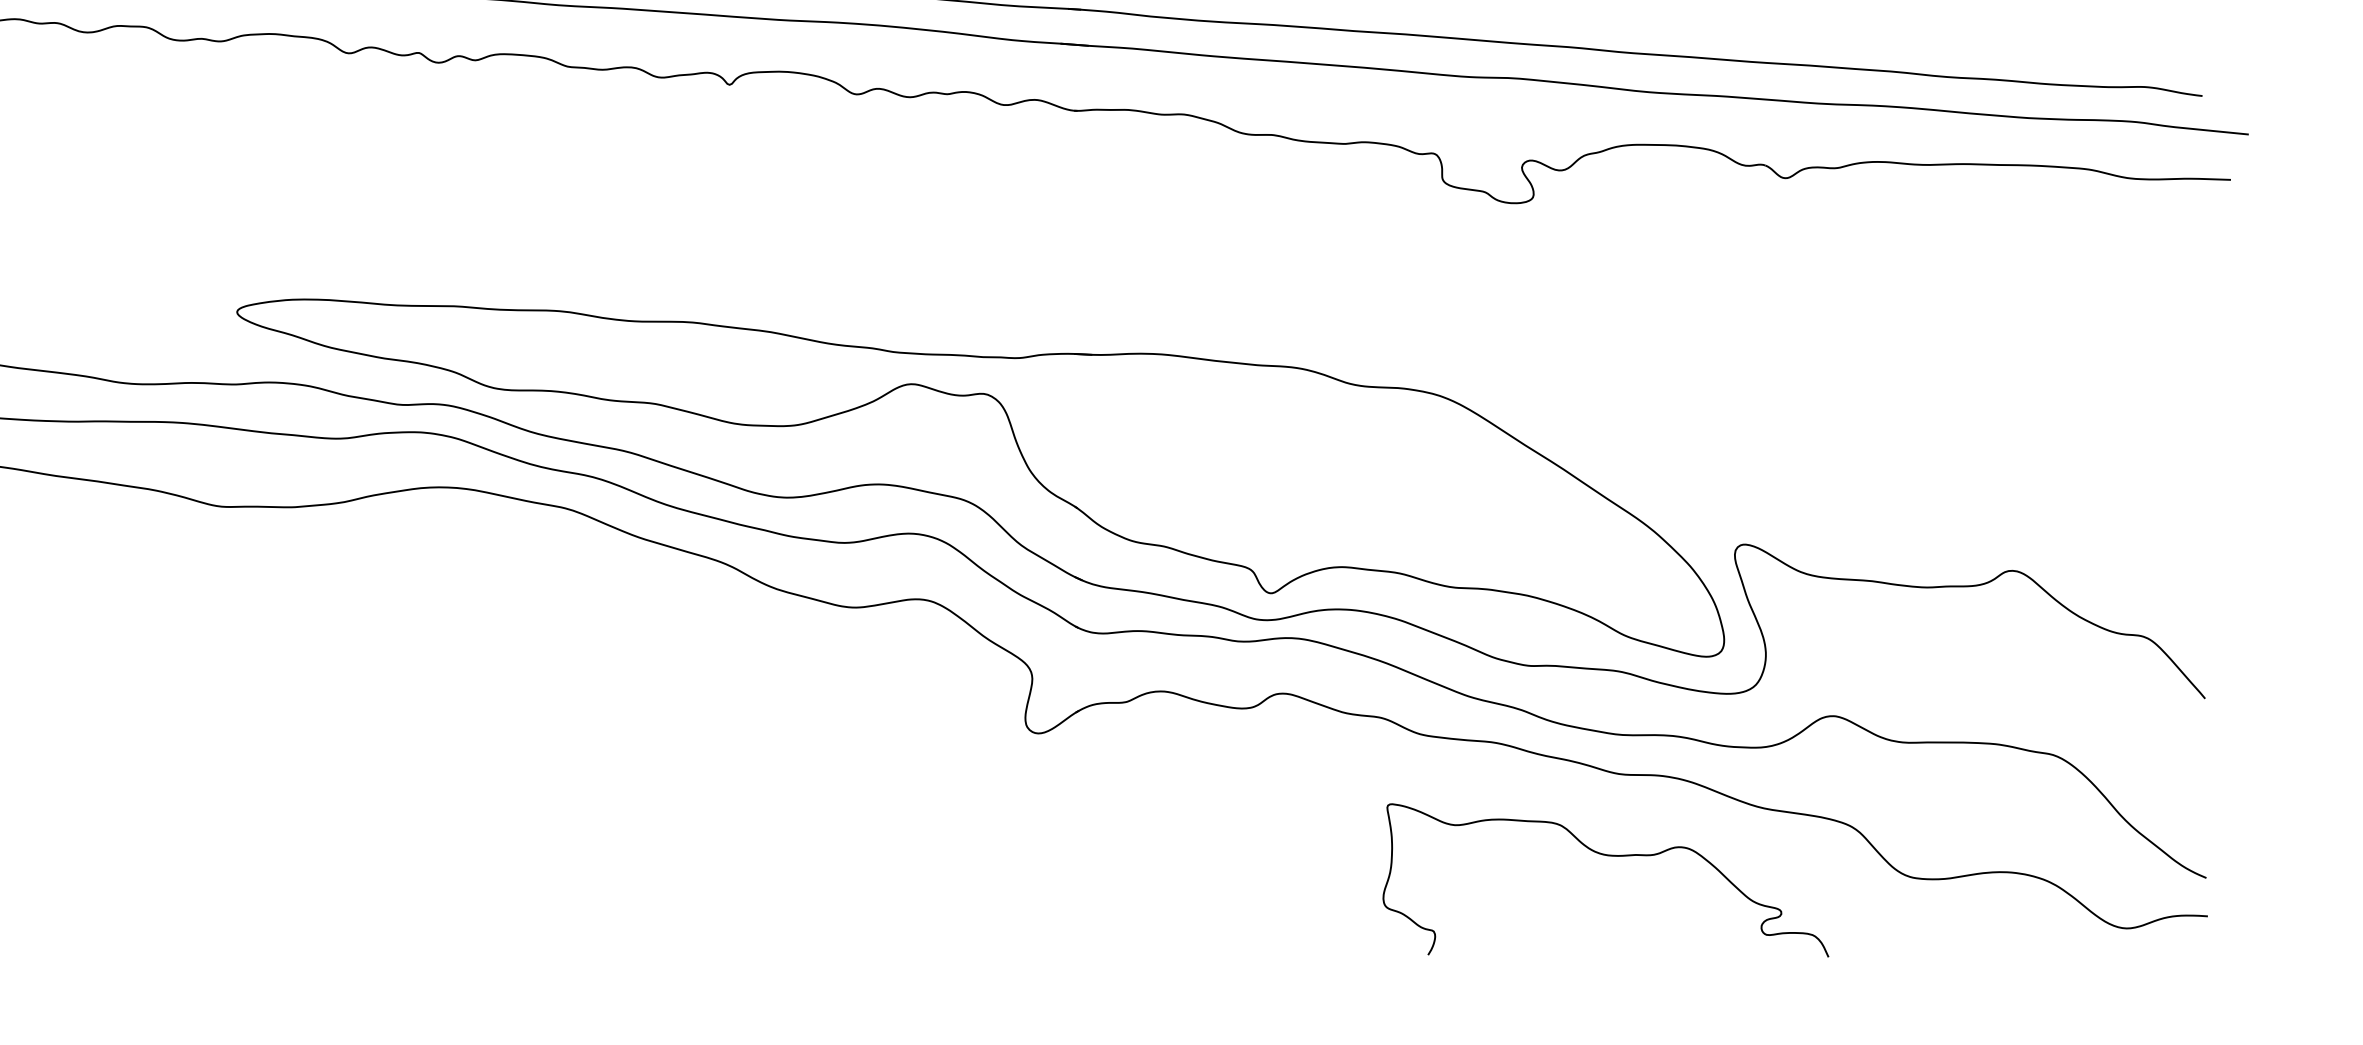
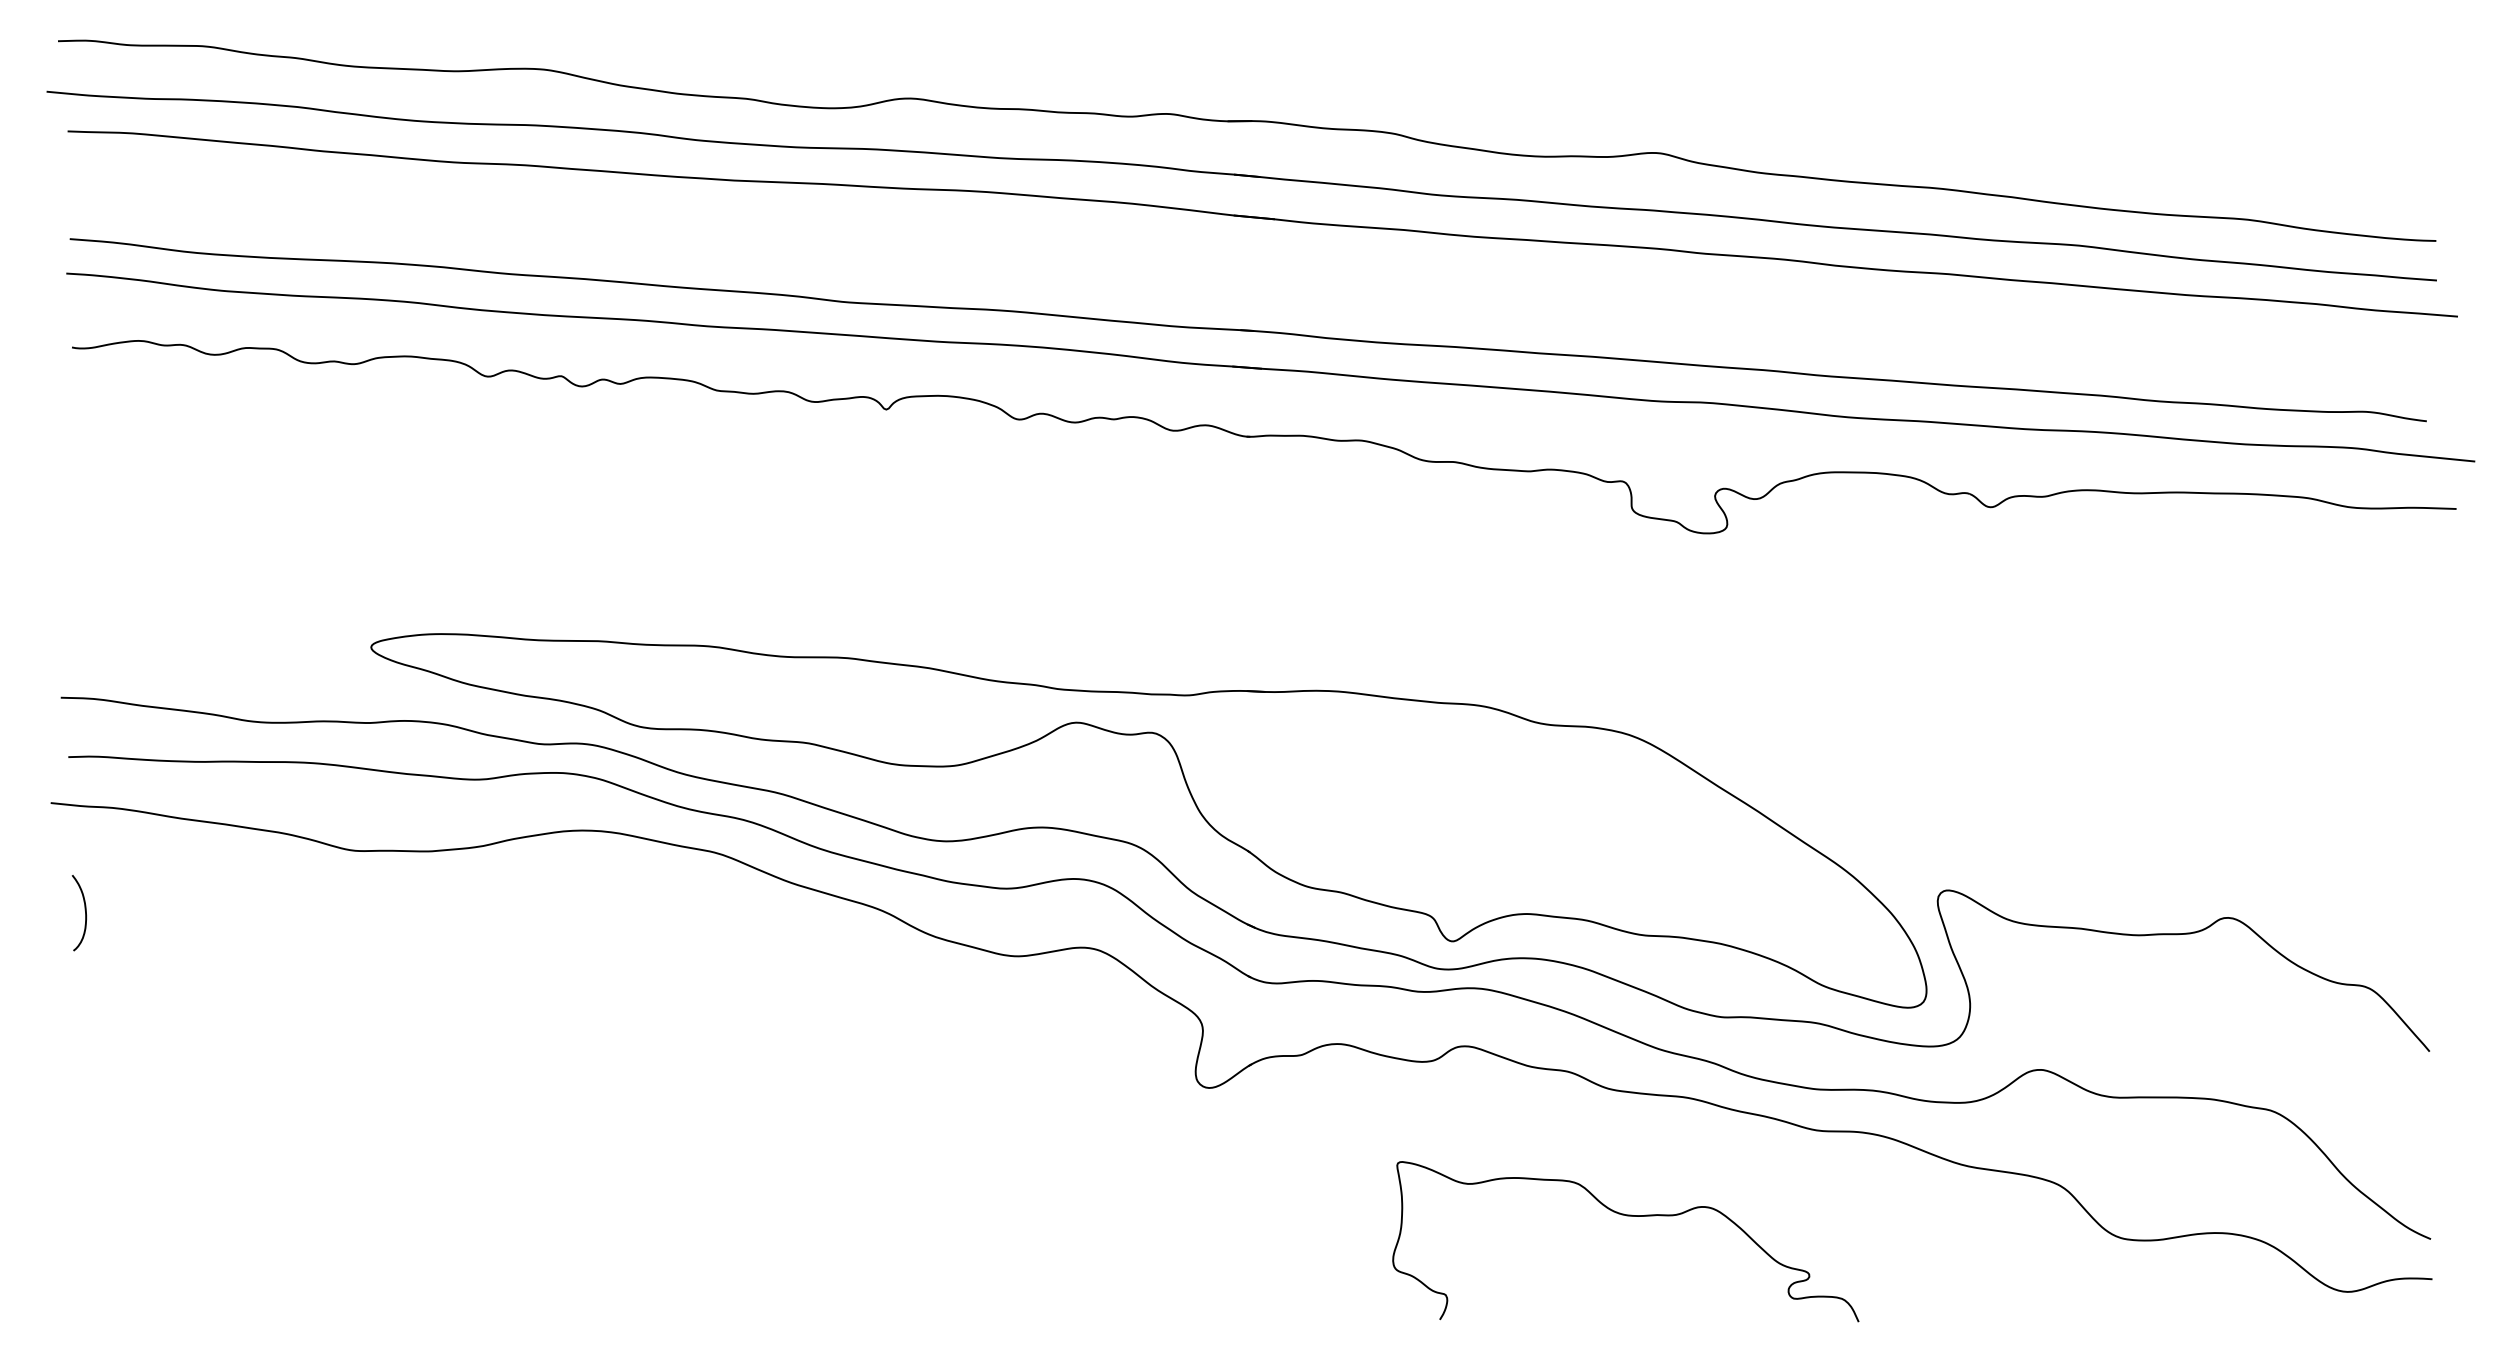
curve: (1606, 856) -> (1626, 1216), moved

